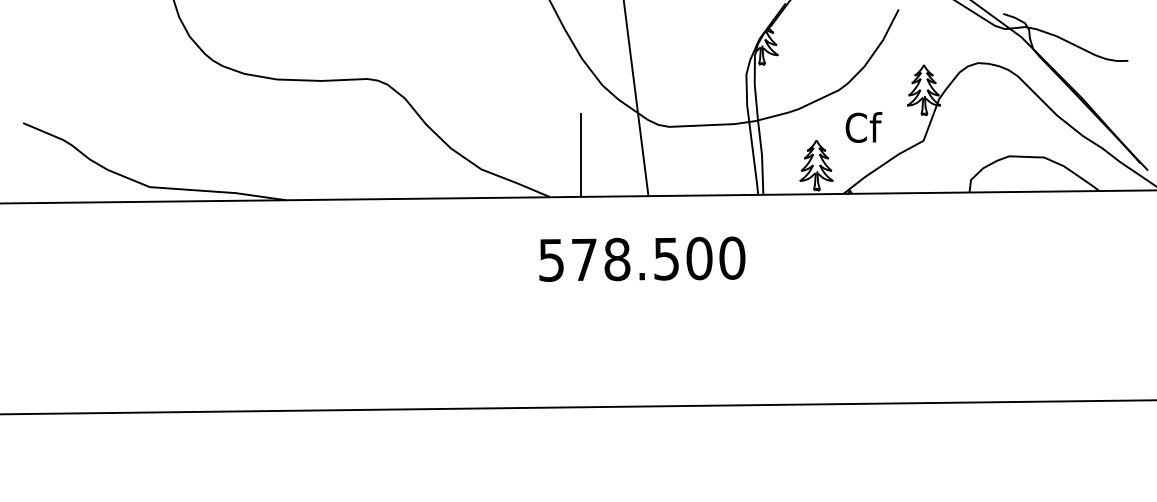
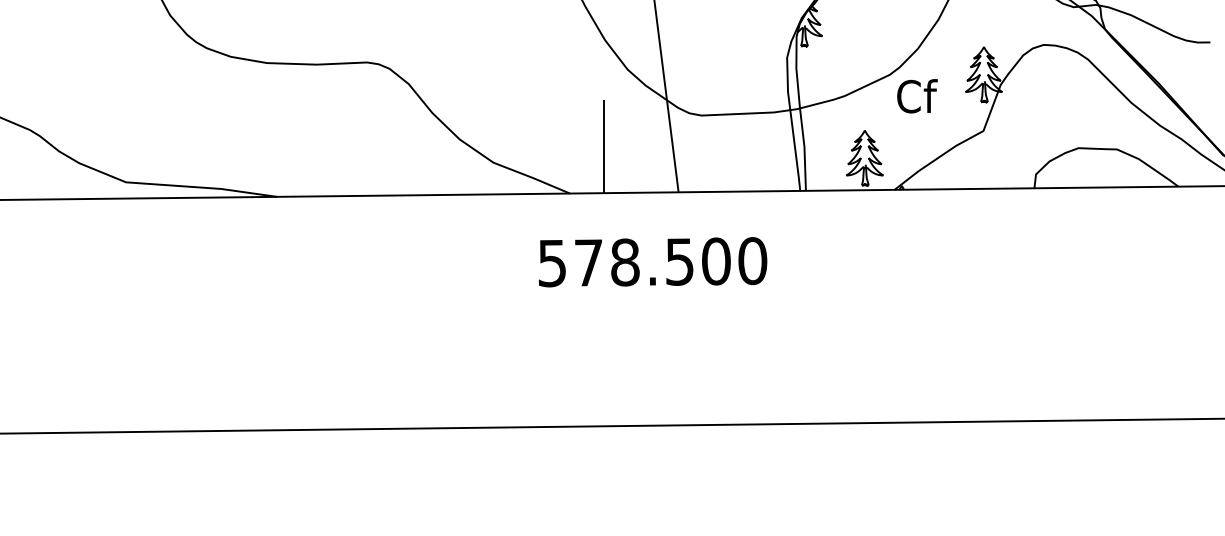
text: (863, 127) -> (916, 96), moved
text: (642, 258) -> (653, 261), moved

